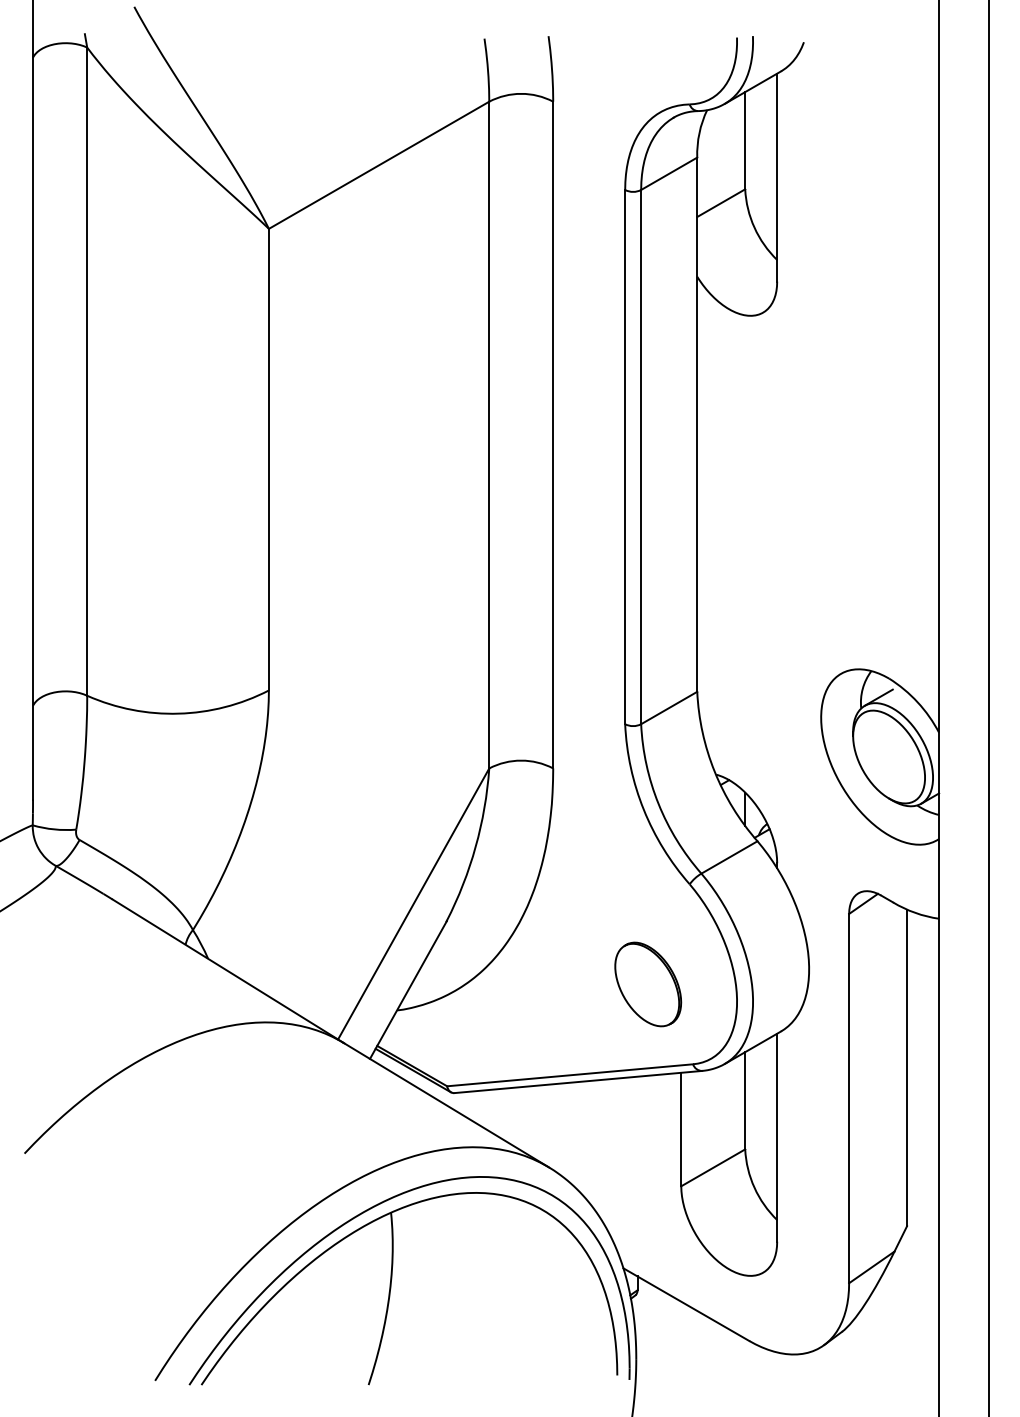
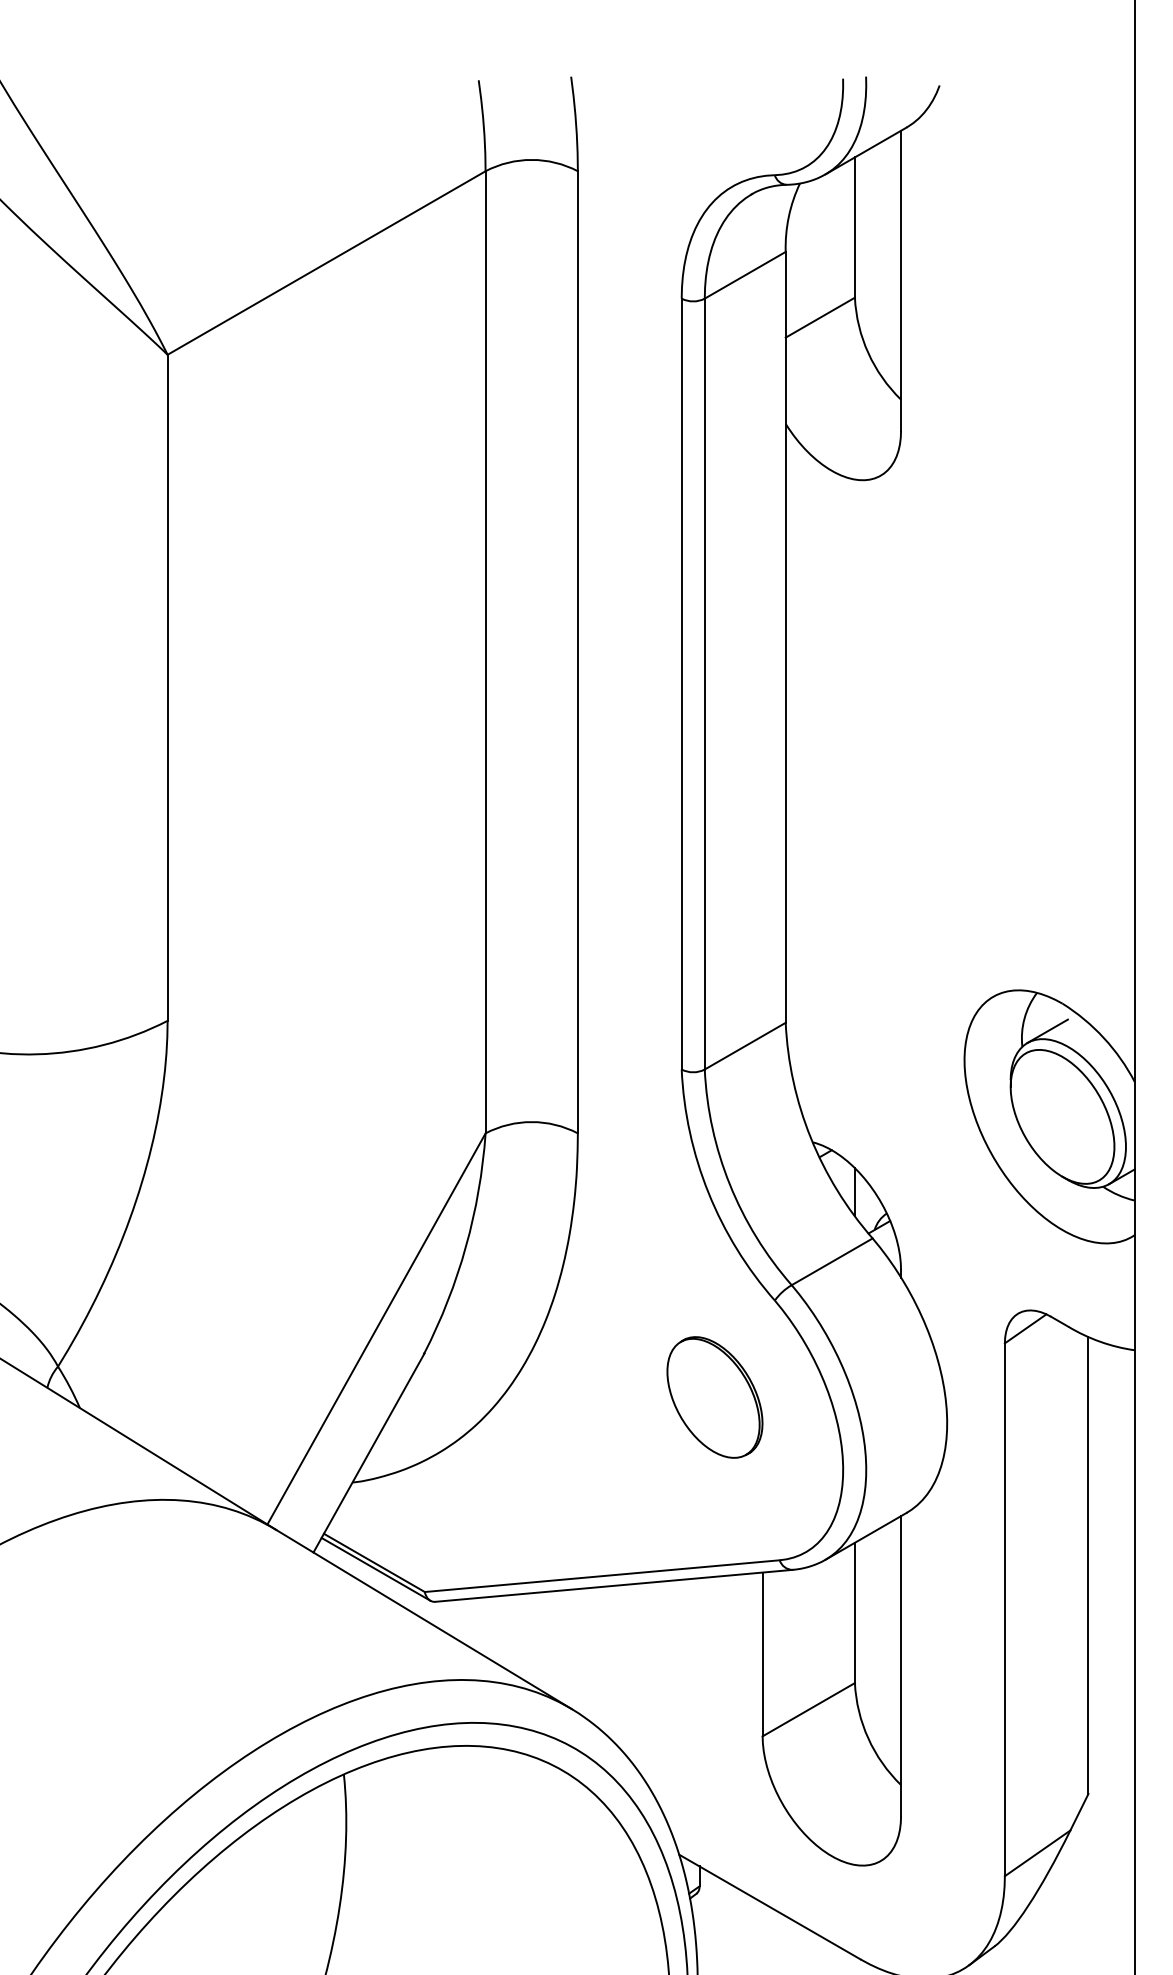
part: (648, 984) -> (715, 1397), moved

